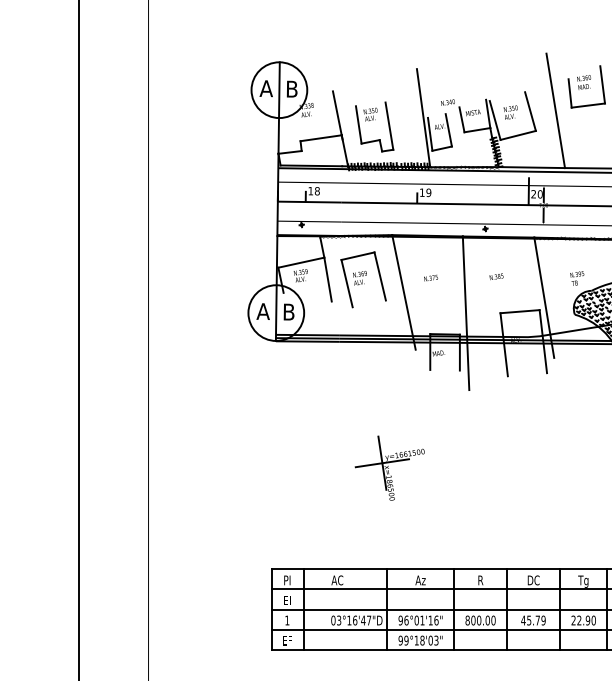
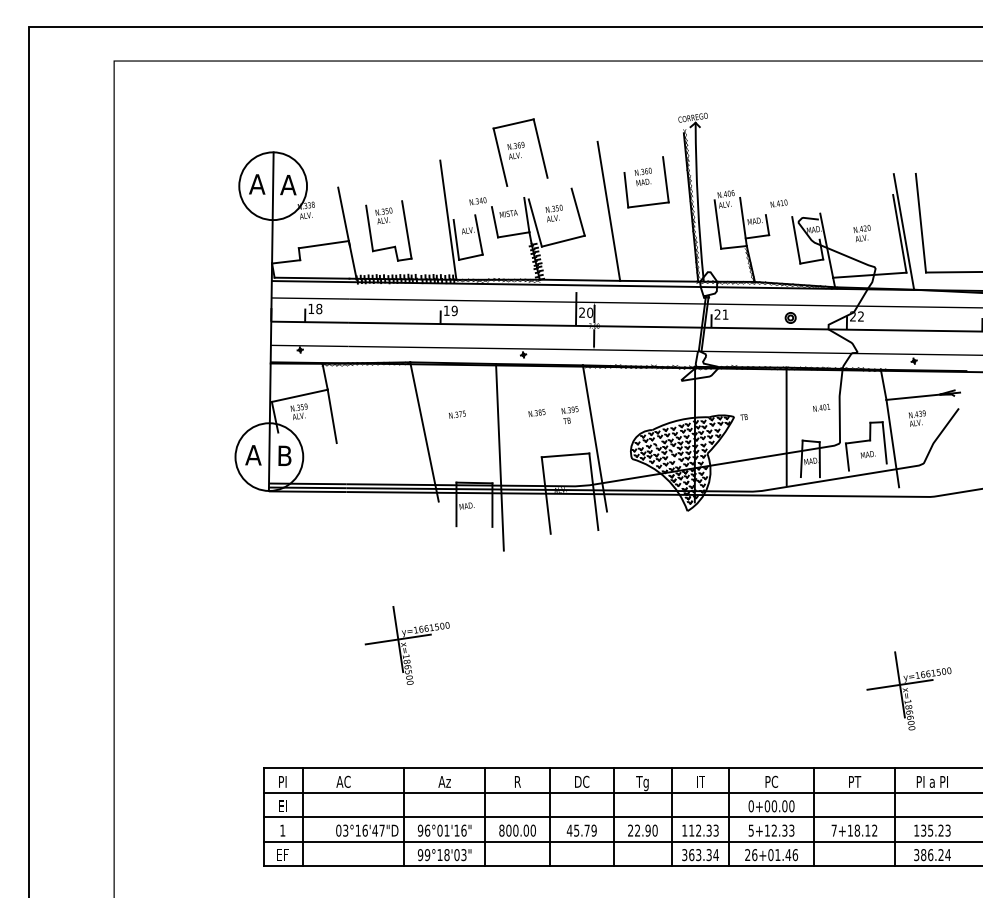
text: (292, 88) -> (288, 184), B -> A
text: (576, 278) -> (569, 415), moved
part: (363, 279) -> (520, 152), moved

